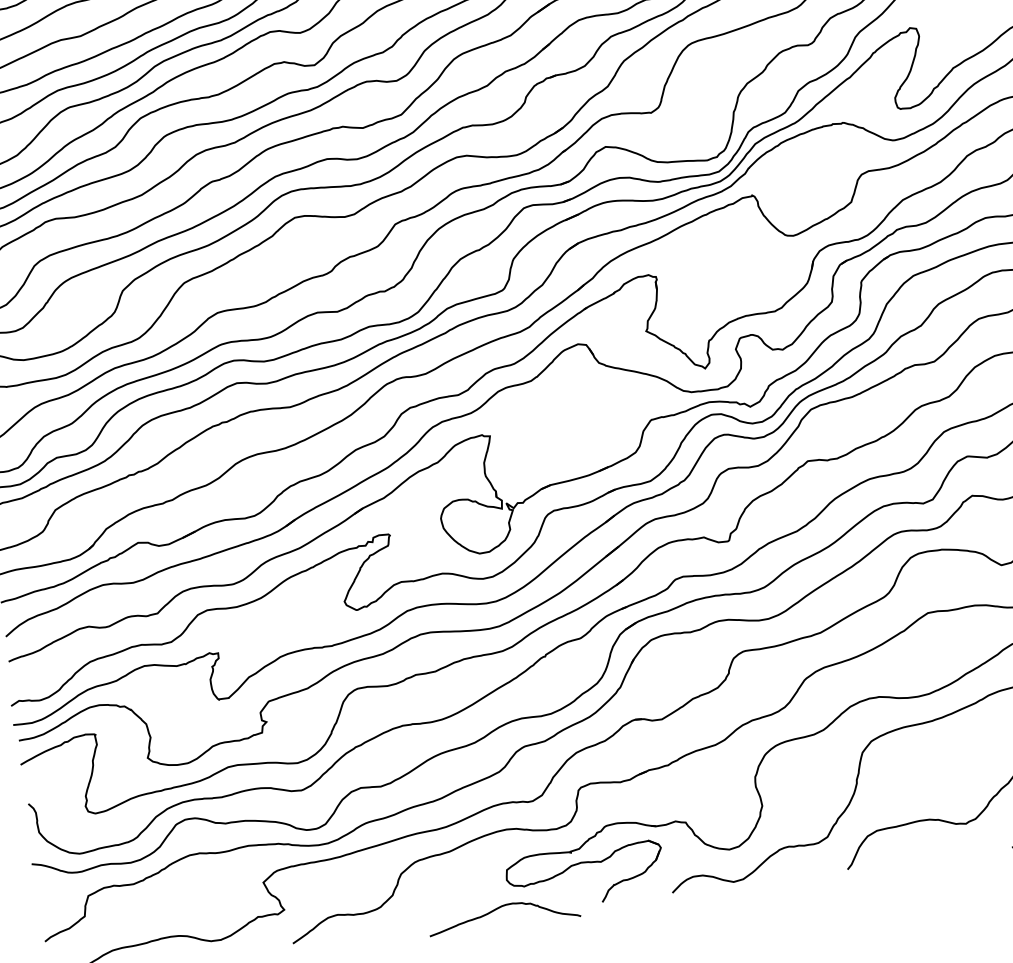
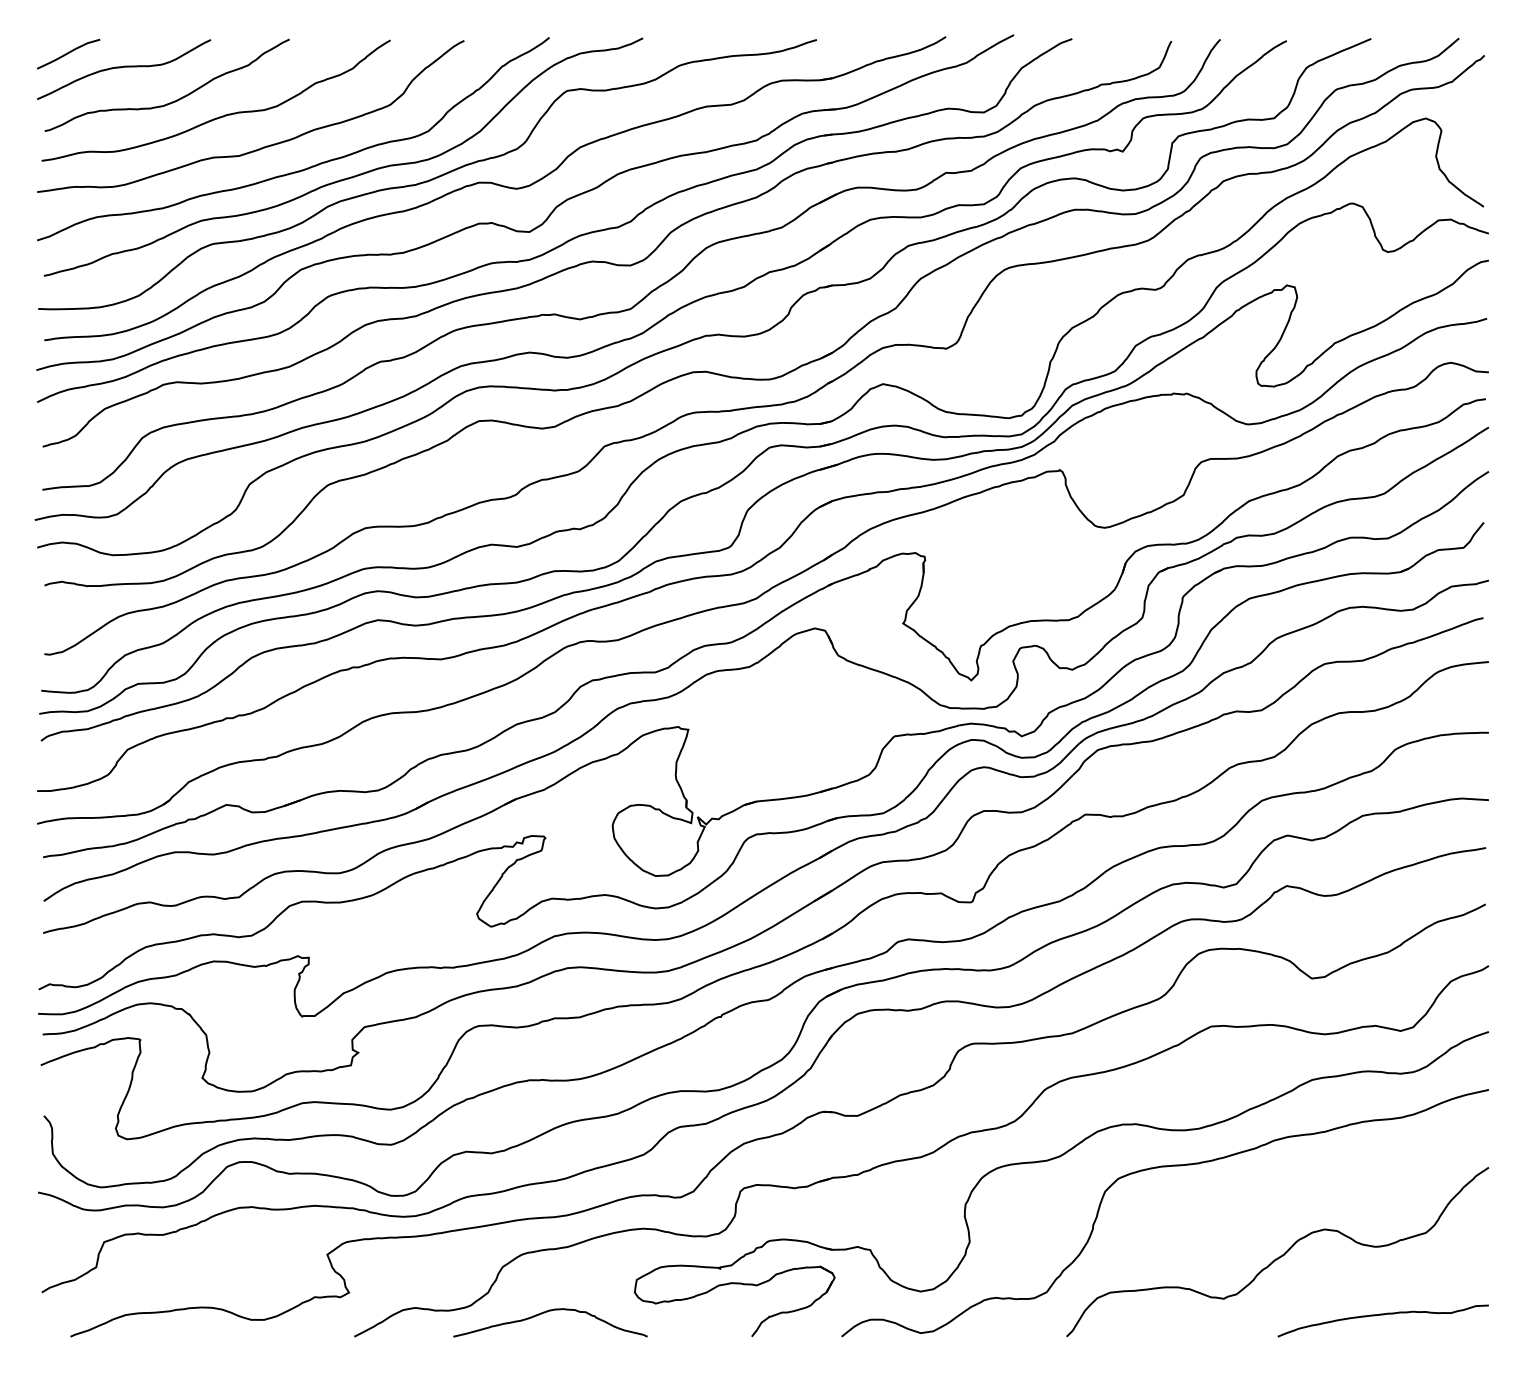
curve: (500, 907) -> (547, 1312), moved

